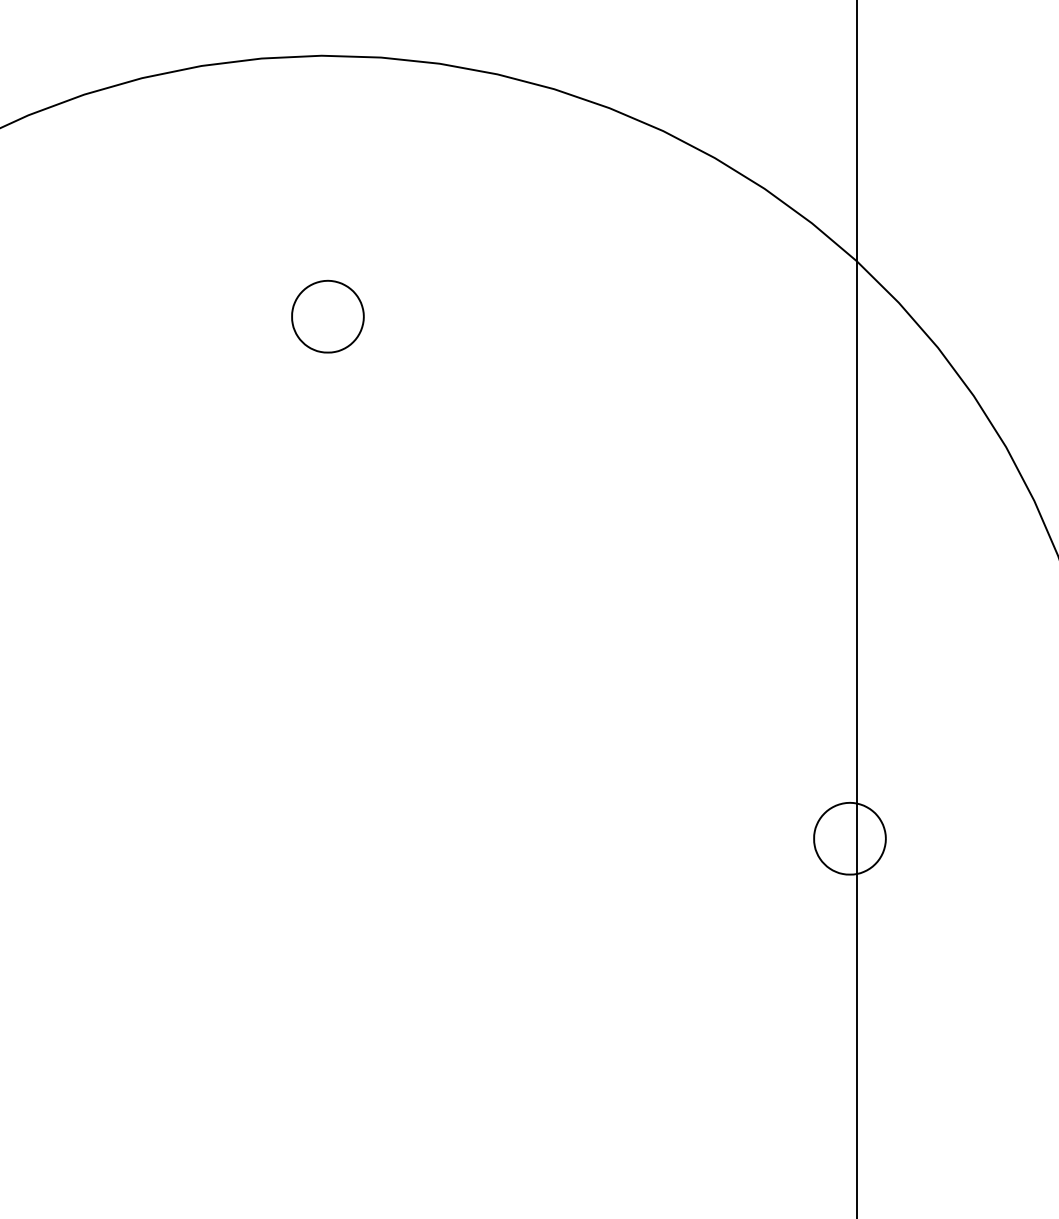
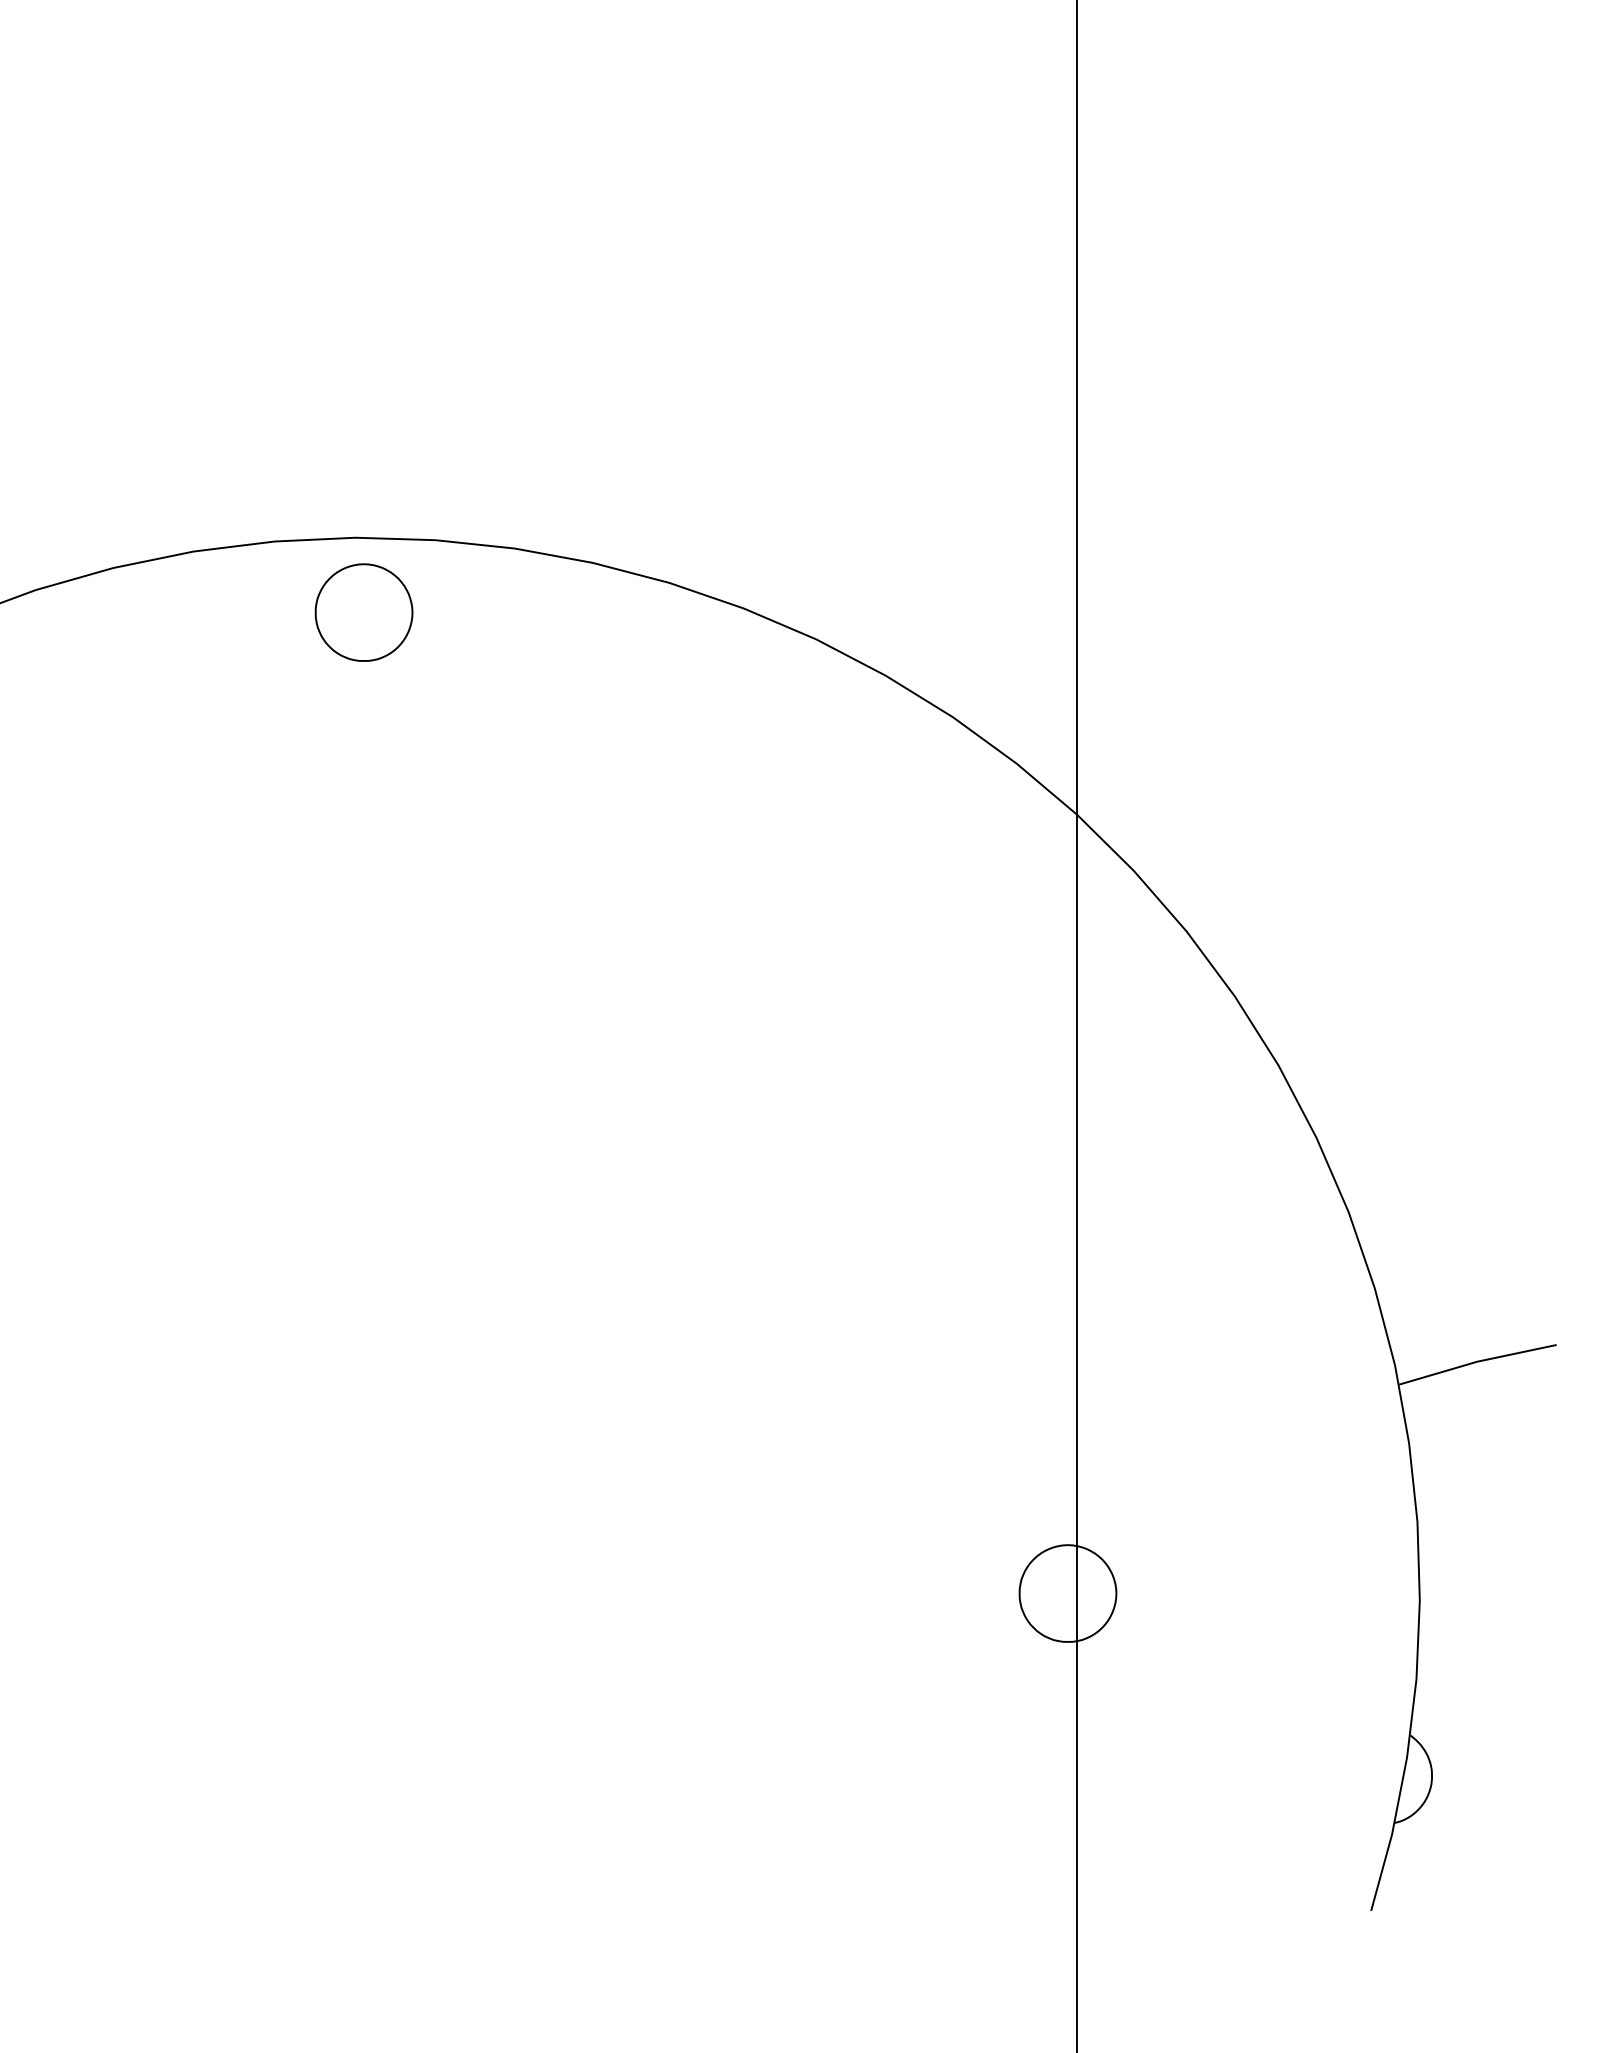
part: (327, 316) -> (363, 612), moved

